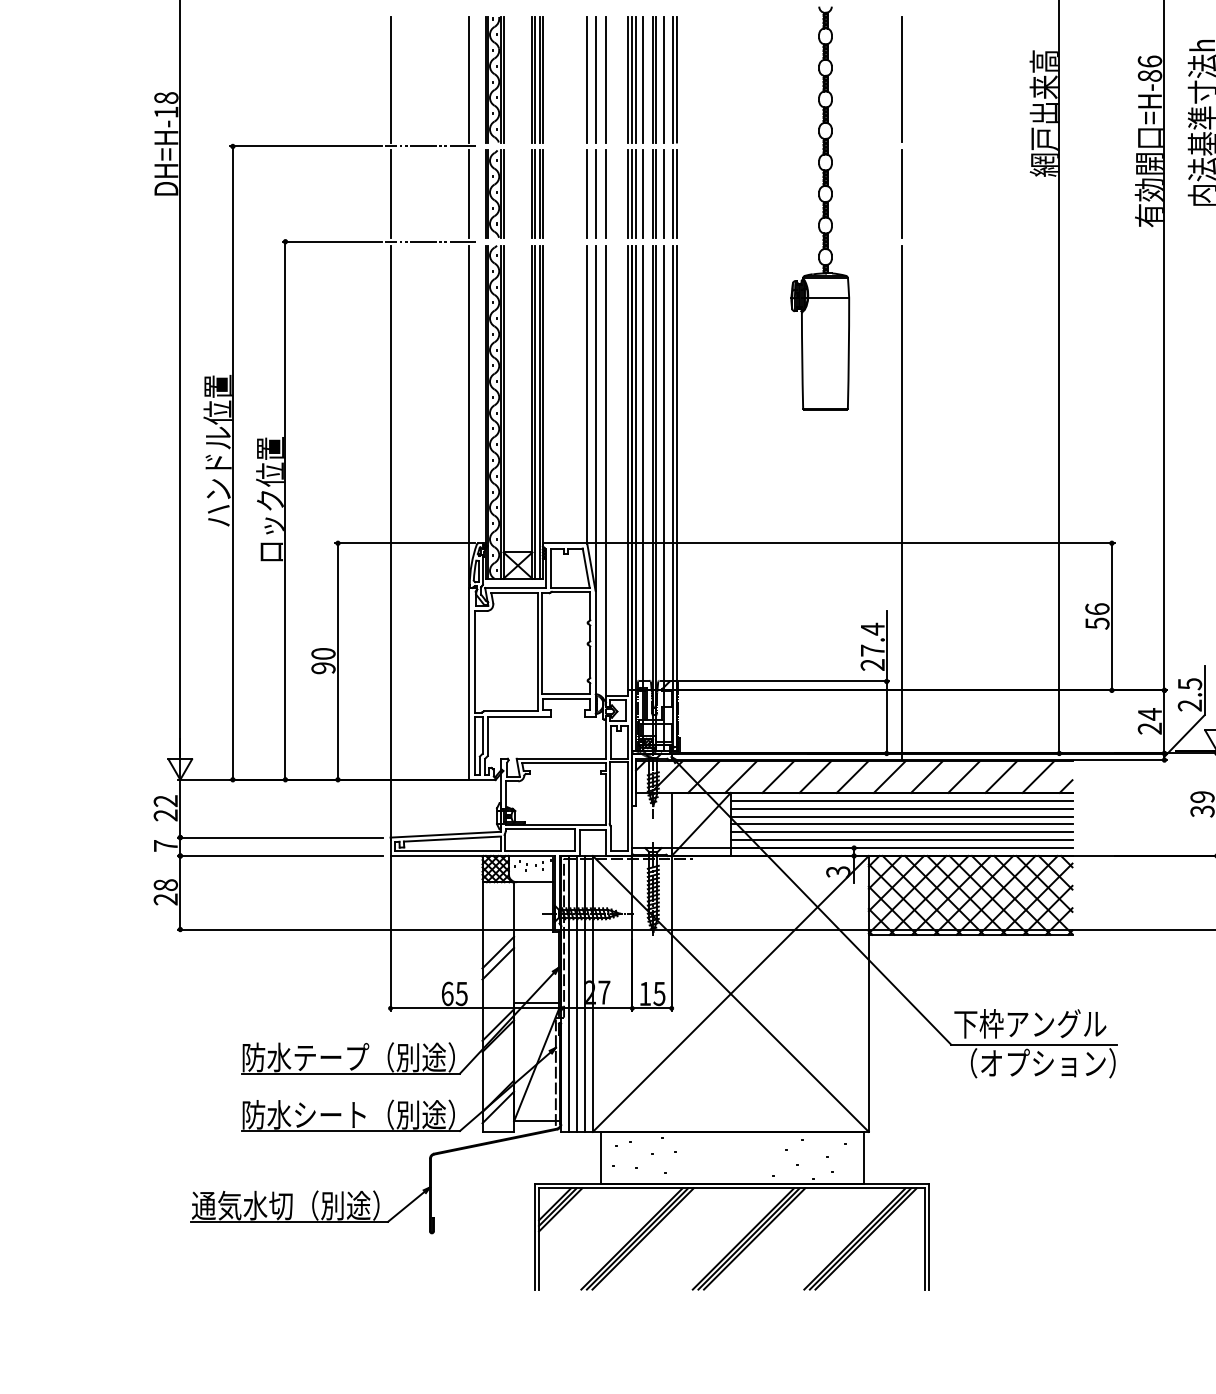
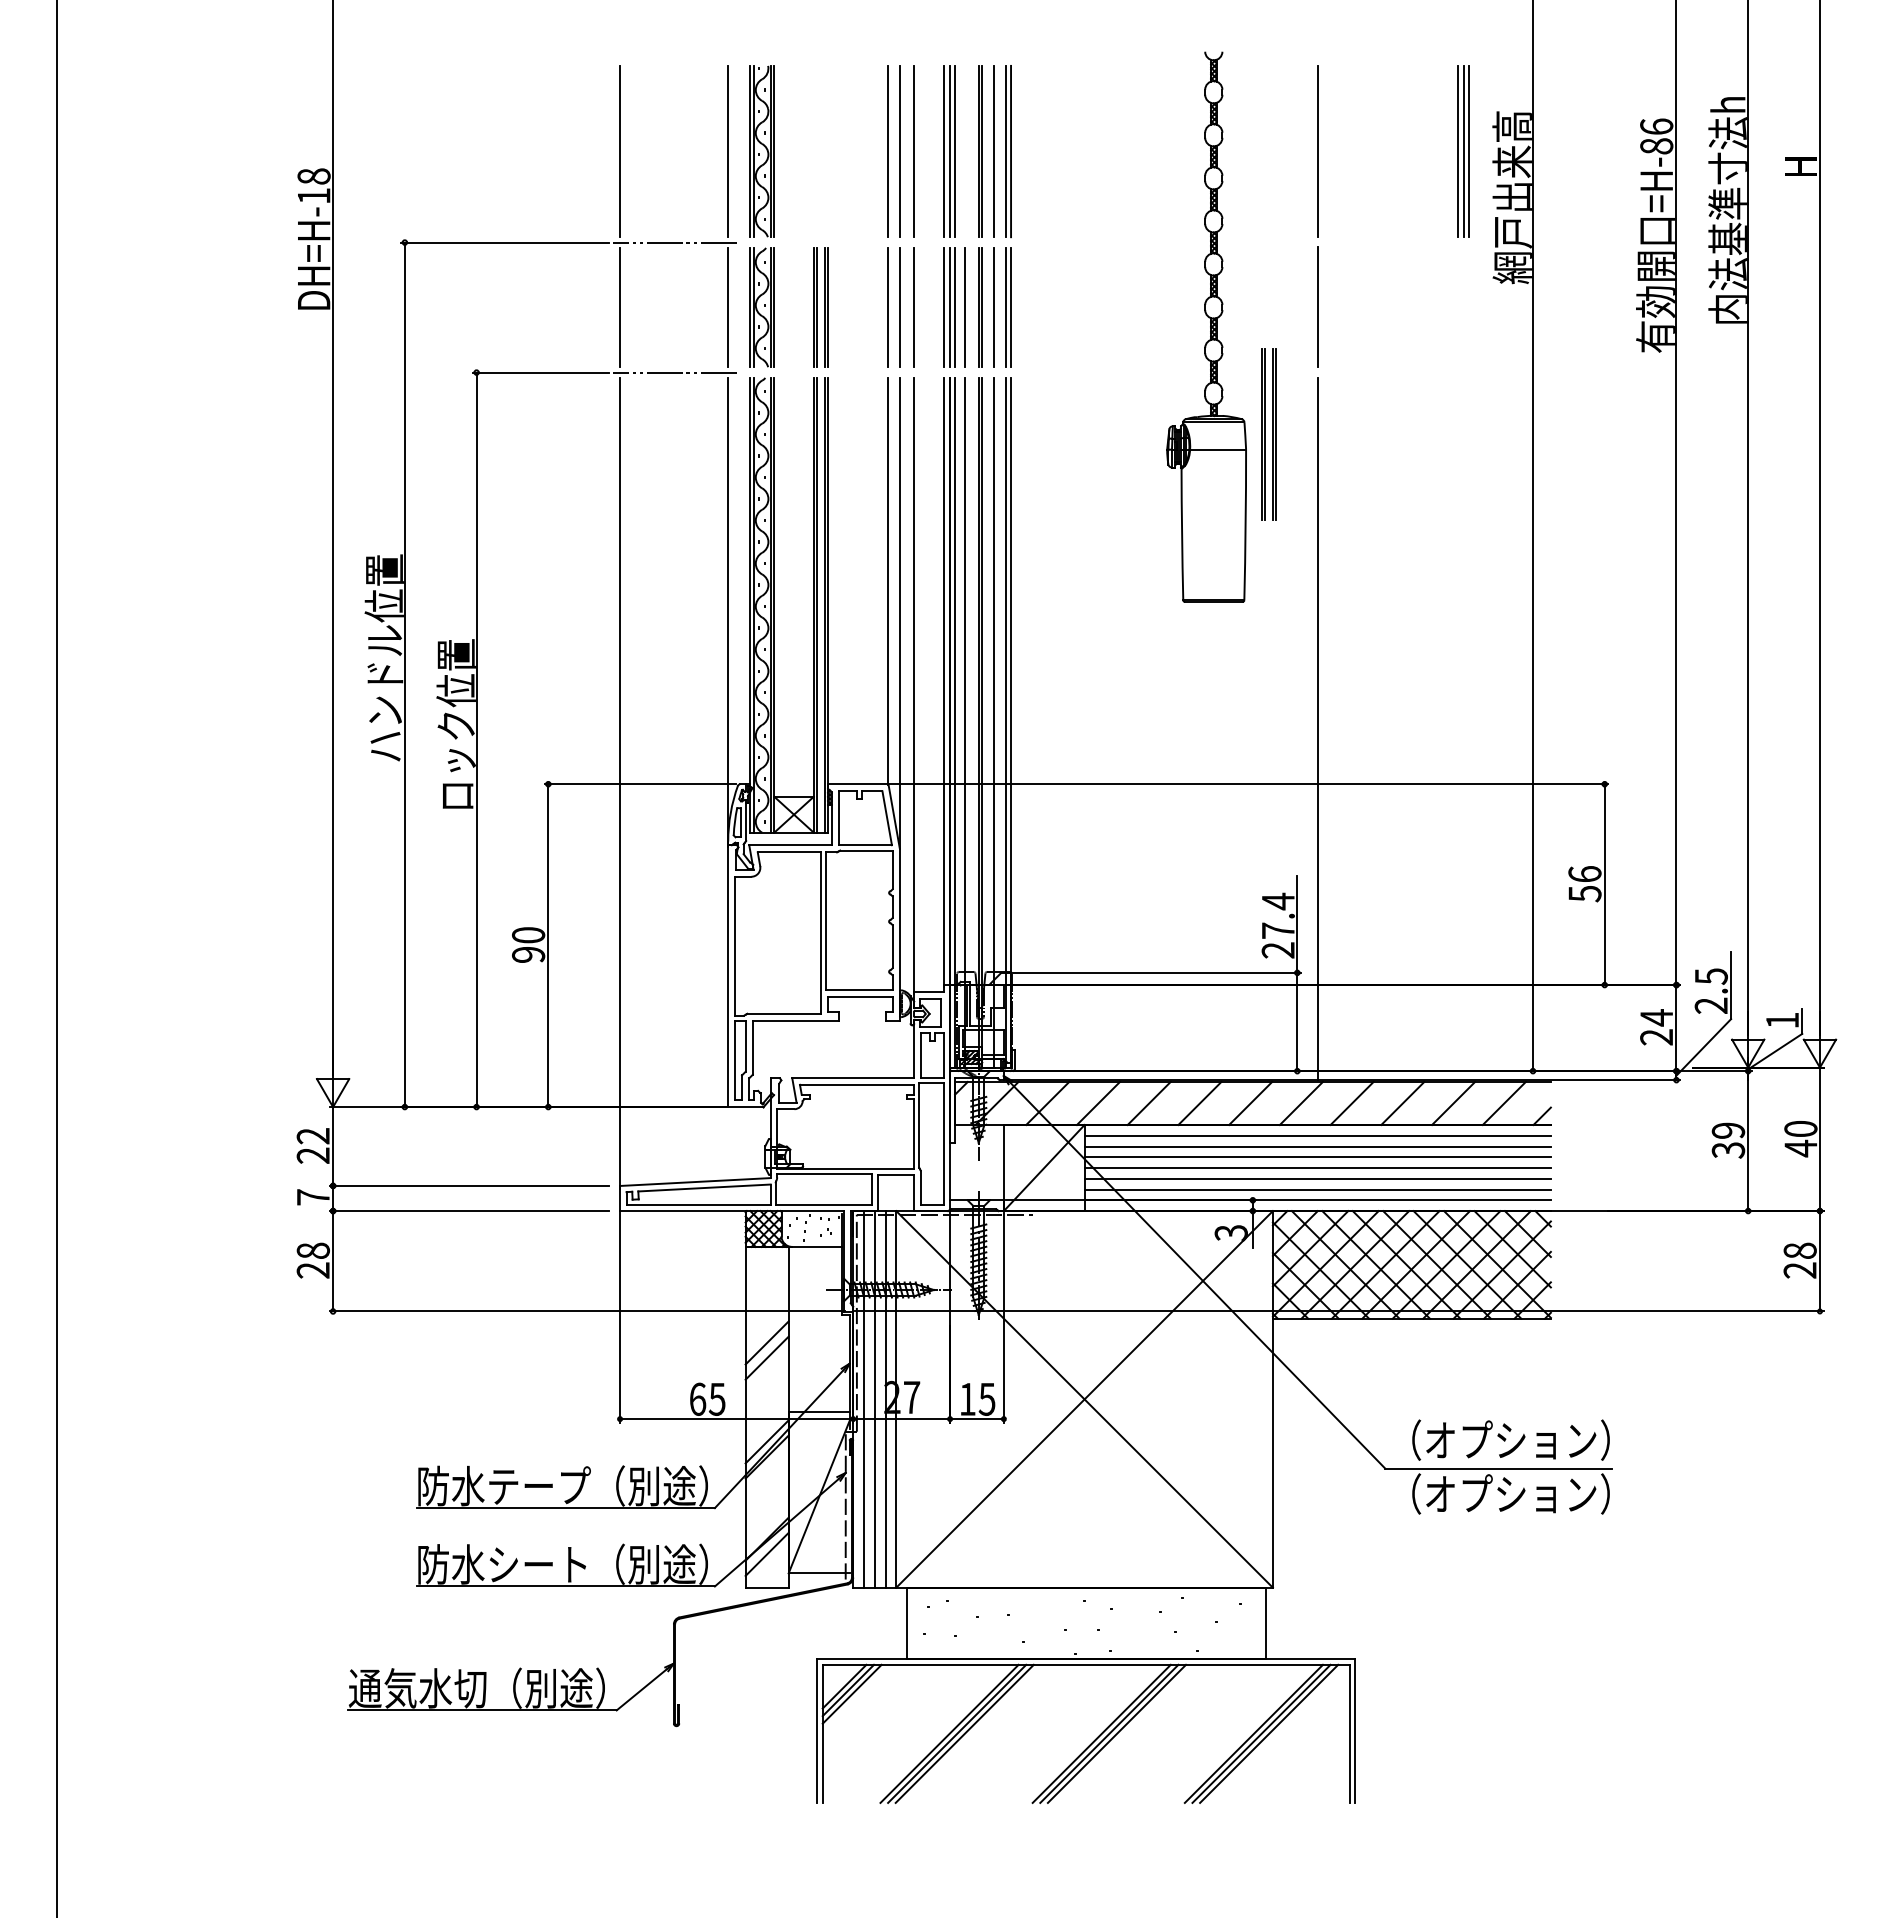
part: (537, 79) -> (1268, 434), moved
line: (642, 79) -> (964, 151), removed
part: (1008, 79) -> (1463, 151), added
text: (1034, 1023) -> (1499, 1439), 下枠アングル -> （オプション）

